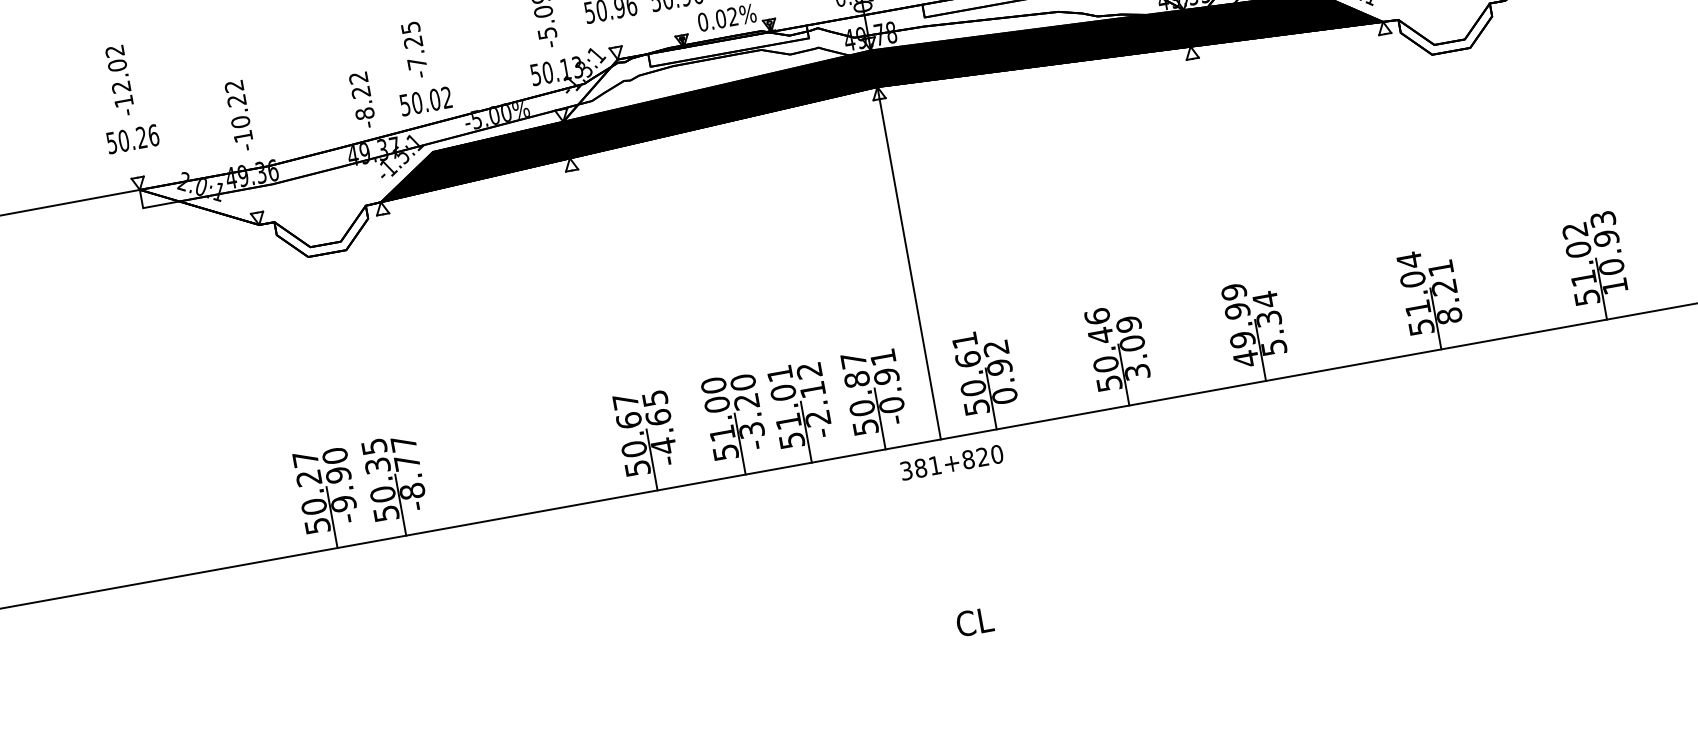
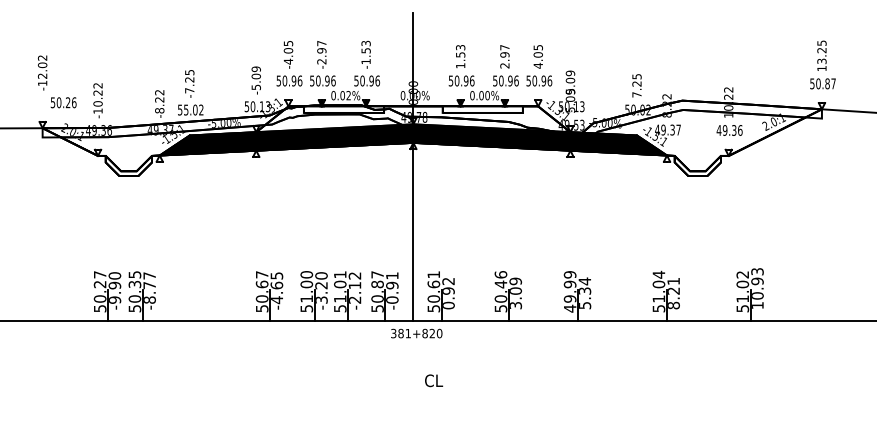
text: (417, 101) -> (186, 109), 50.02 -> 55.02
text: (132, 138) -> (63, 102), moved
text: (975, 621) -> (434, 380), moved

